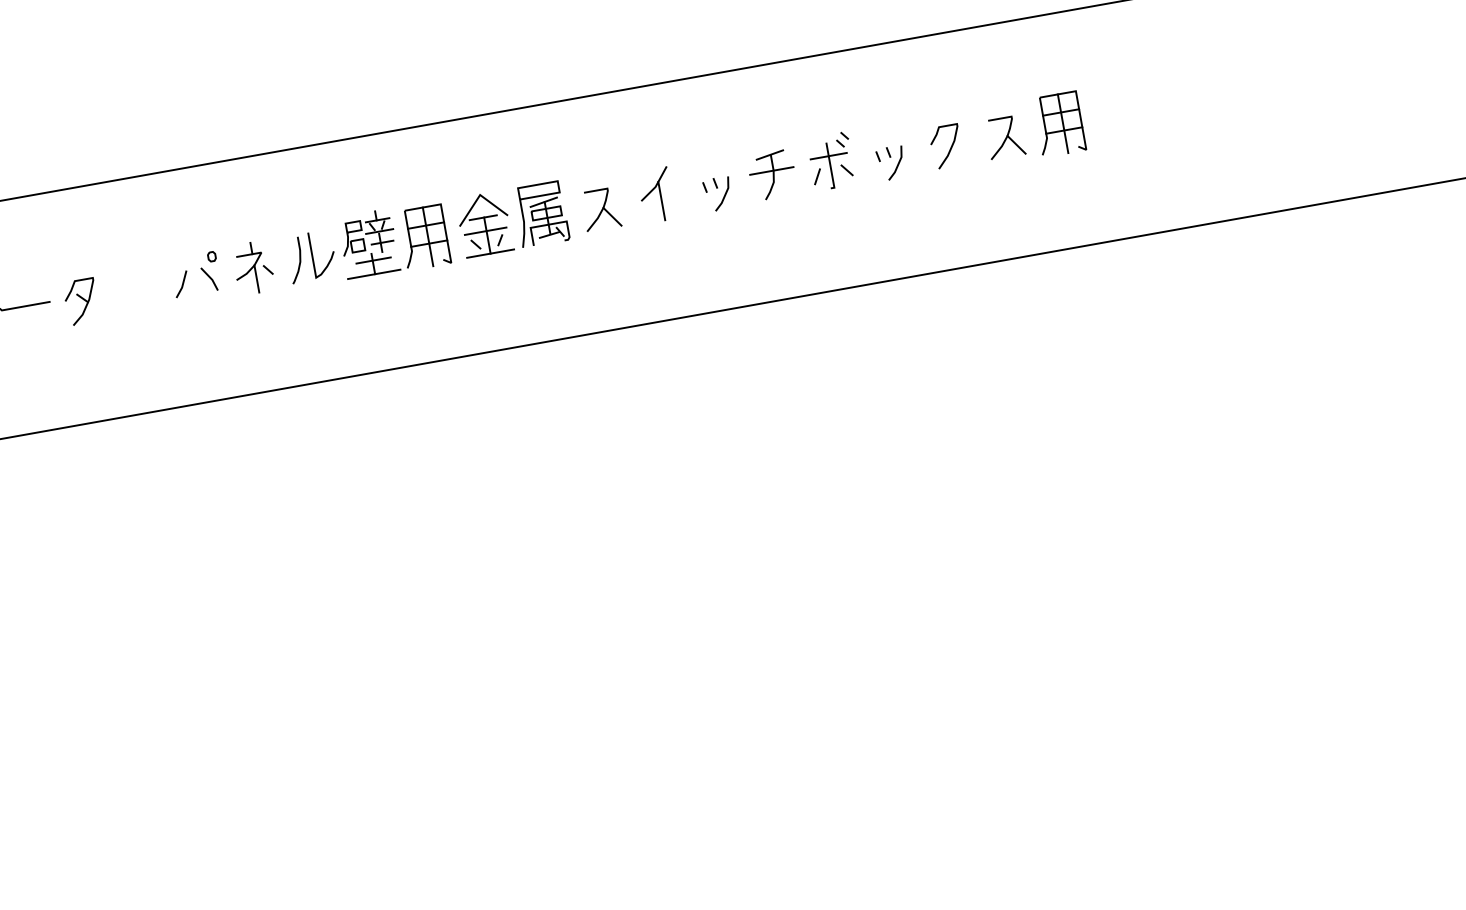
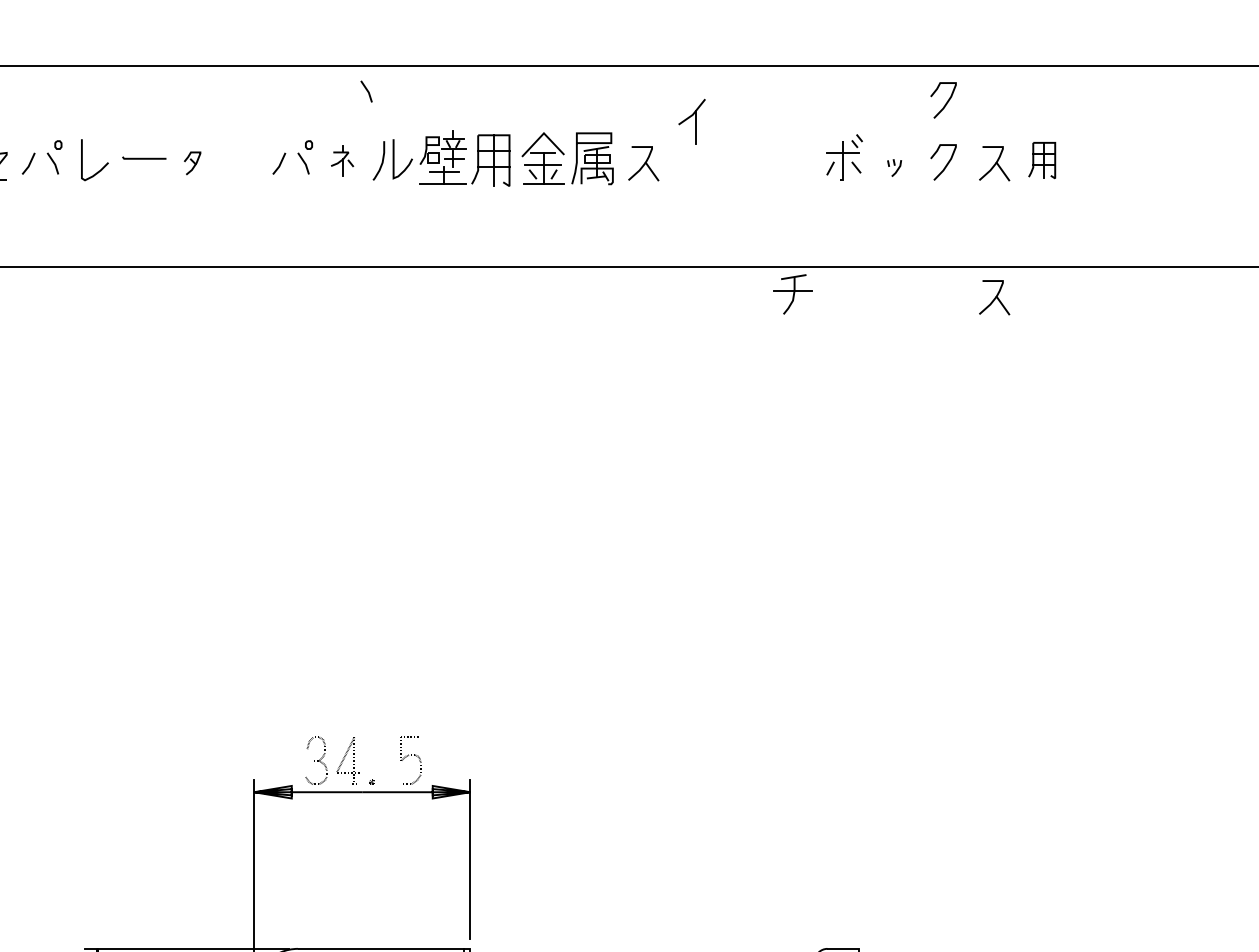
curve: (937, 75) -> (946, 101), added
part: (1058, 124) -> (1041, 160), size x0.7
part: (890, 162) -> (894, 167), size x0.6
part: (771, 175) -> (792, 294), moved
line: (266, 182) -> (366, 90), added
part: (718, 193) -> (744, 167), removed
part: (655, 194) -> (691, 121), moved
part: (253, 267) -> (342, 160), size x0.7
part: (1032, 291) -> (994, 297), added
part: (81, 301) -> (192, 163), size x0.6

